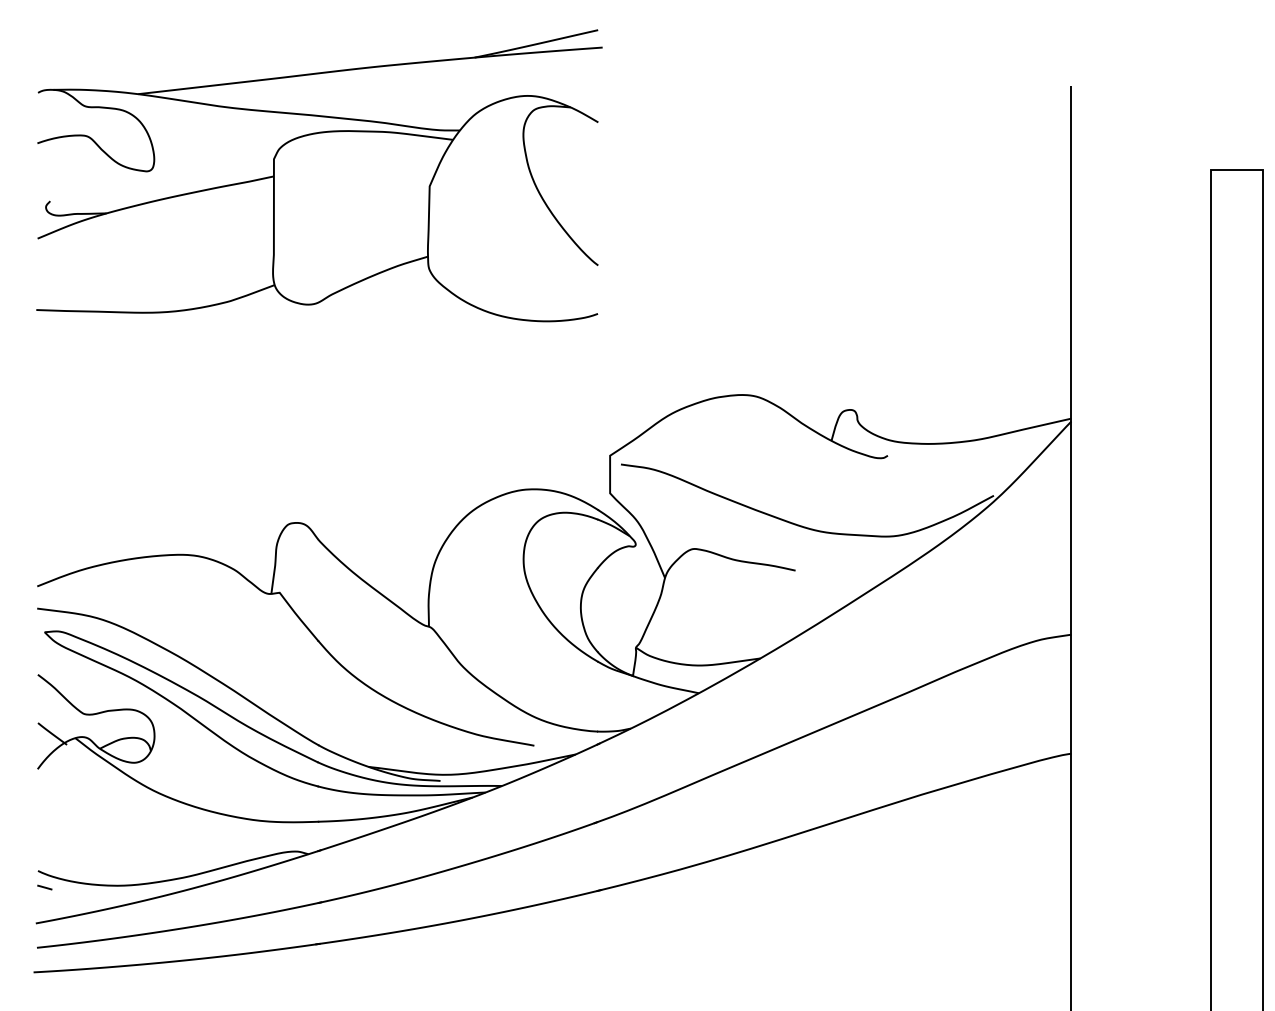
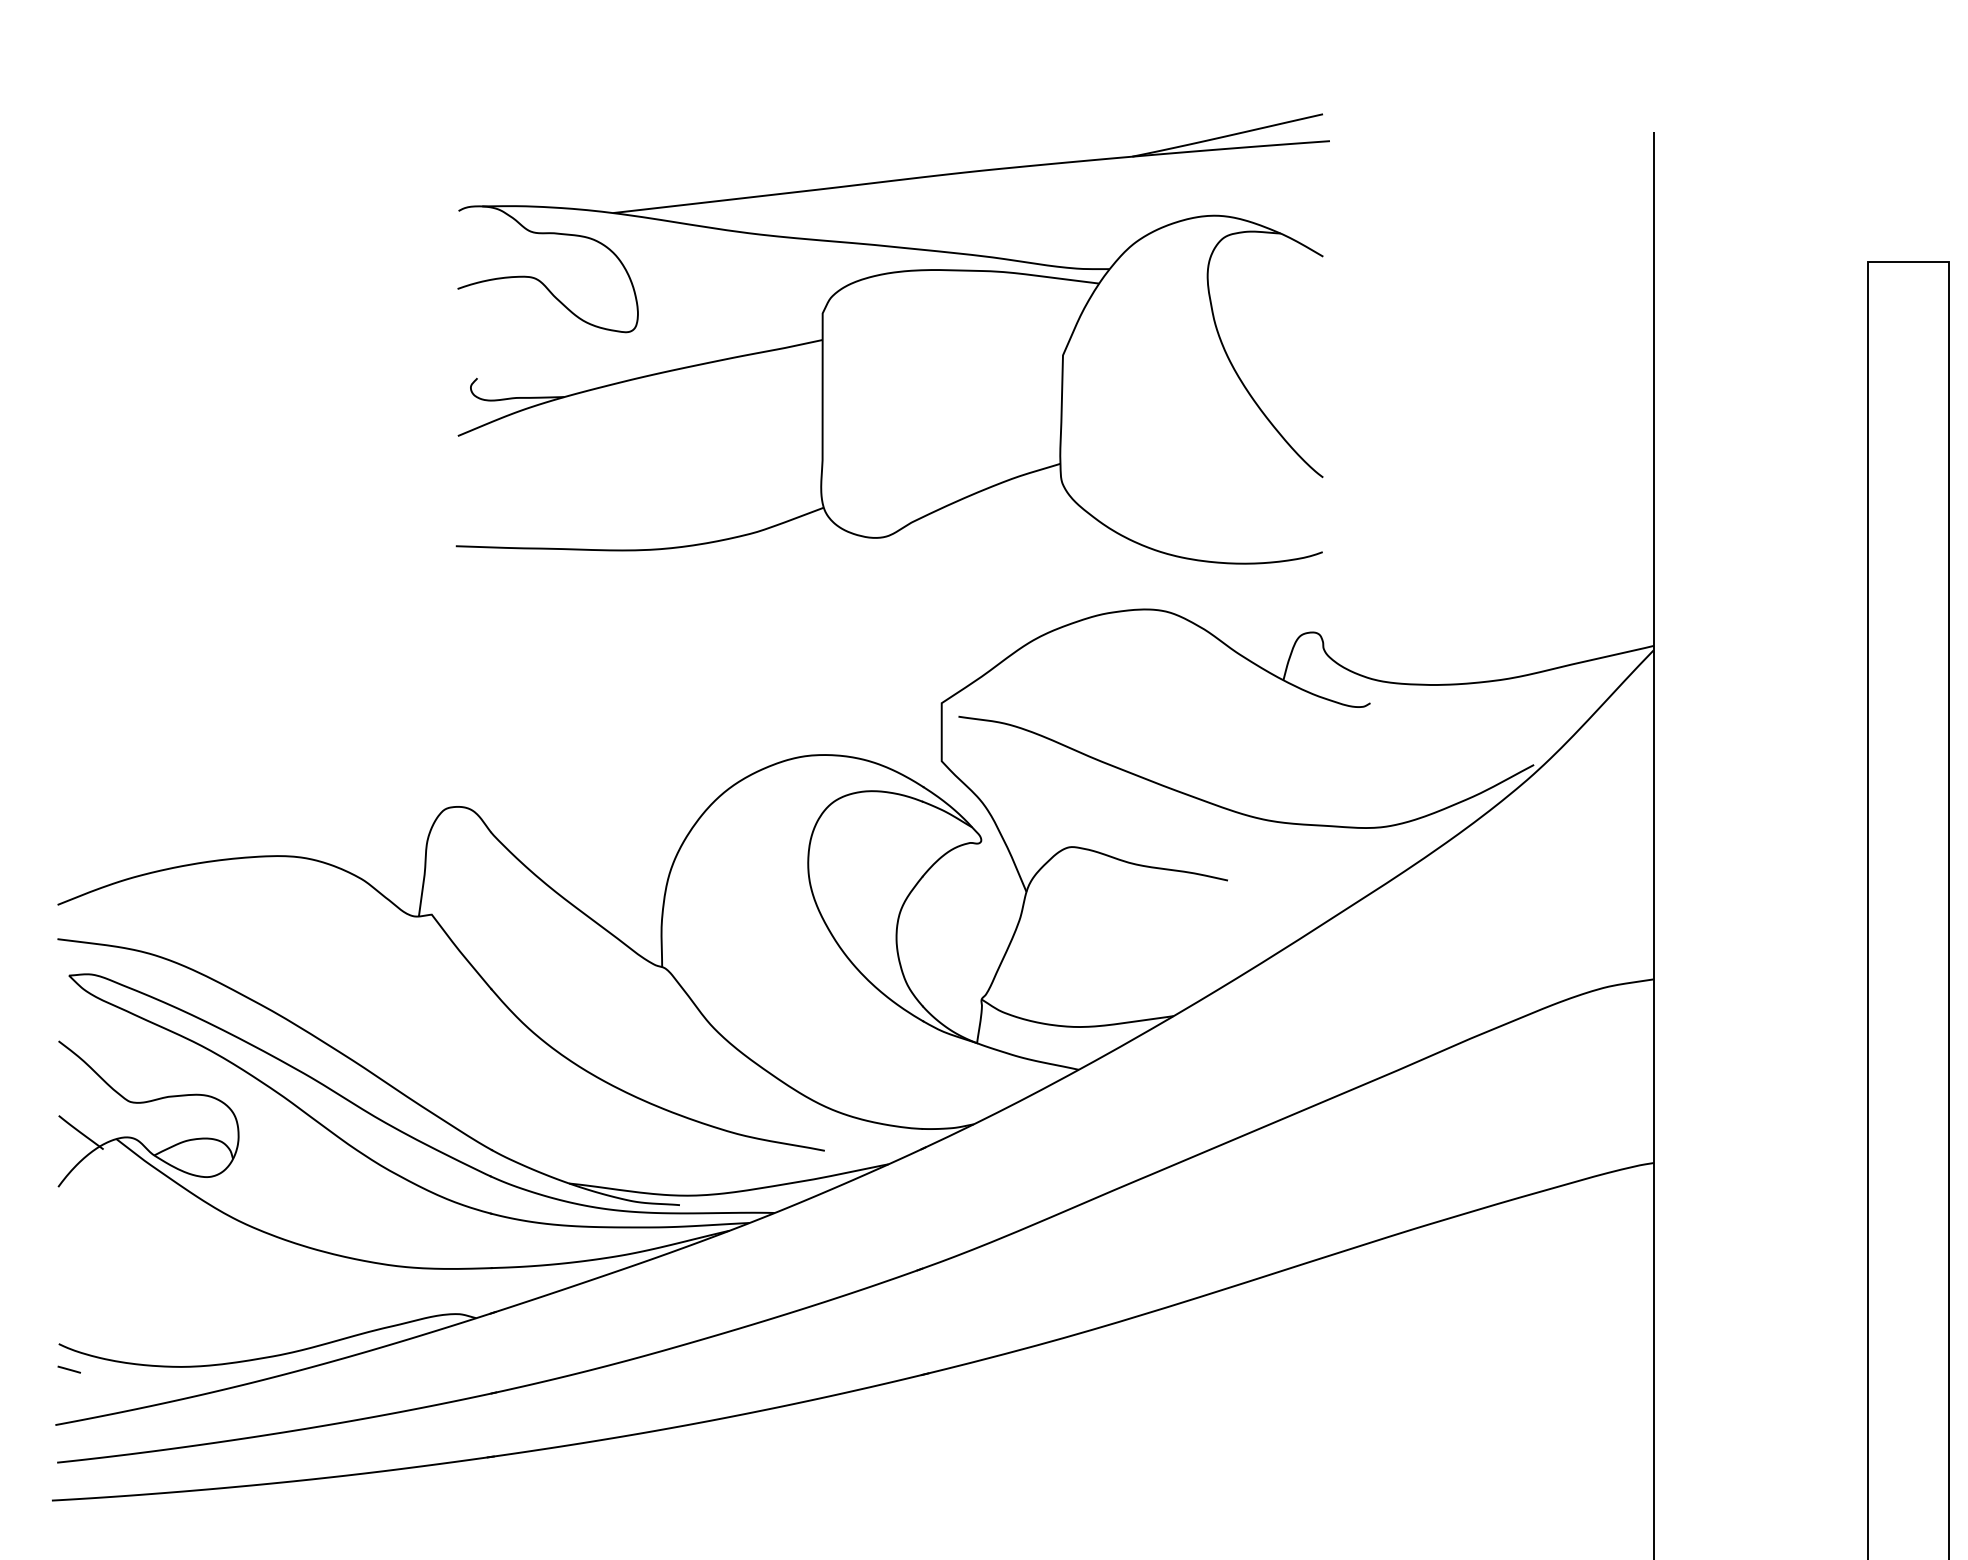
part: (319, 175) -> (892, 338), moved

